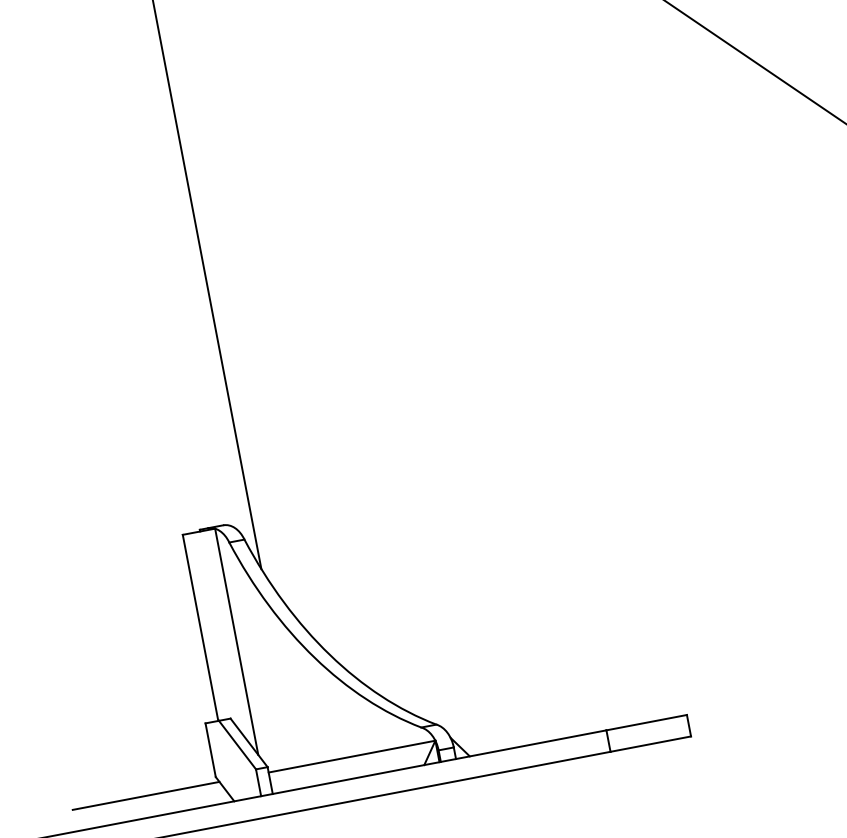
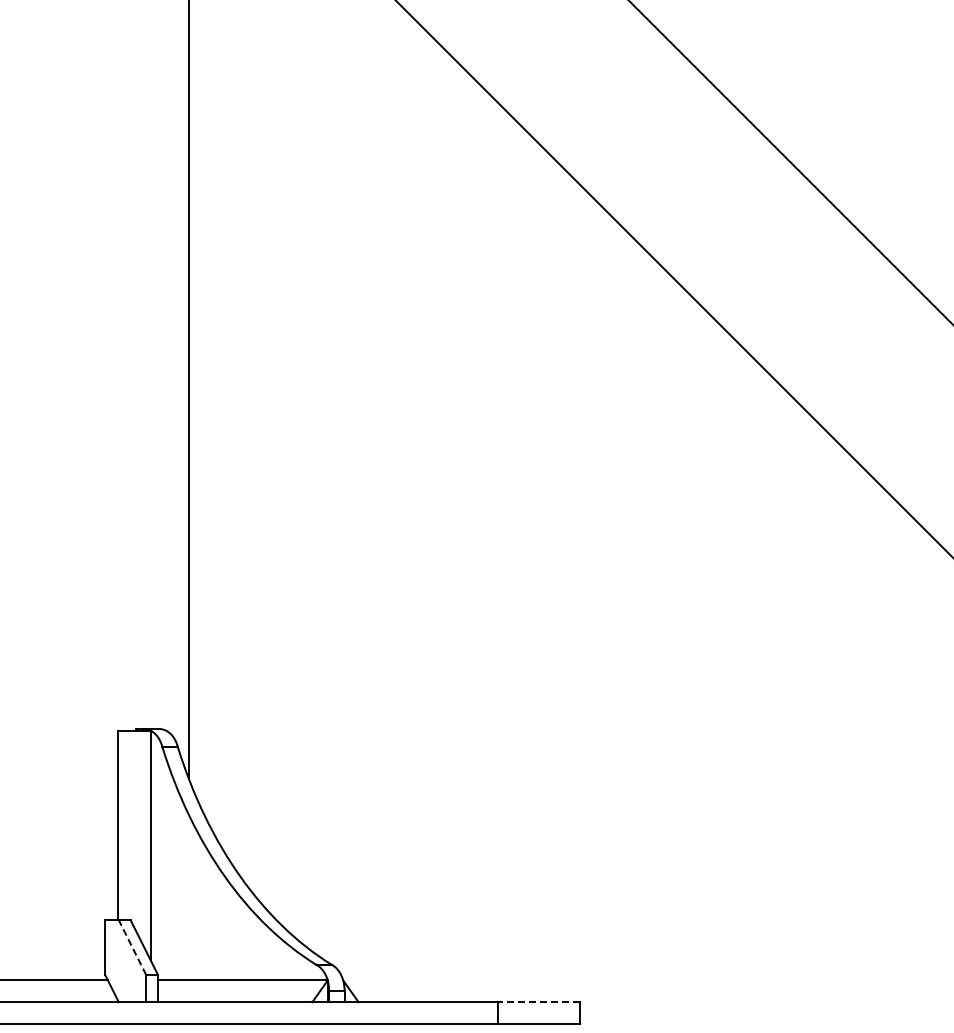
line: (646, 722) -> (538, 1002), solid -> dashed
line: (237, 744) -> (132, 947), solid -> dashed

